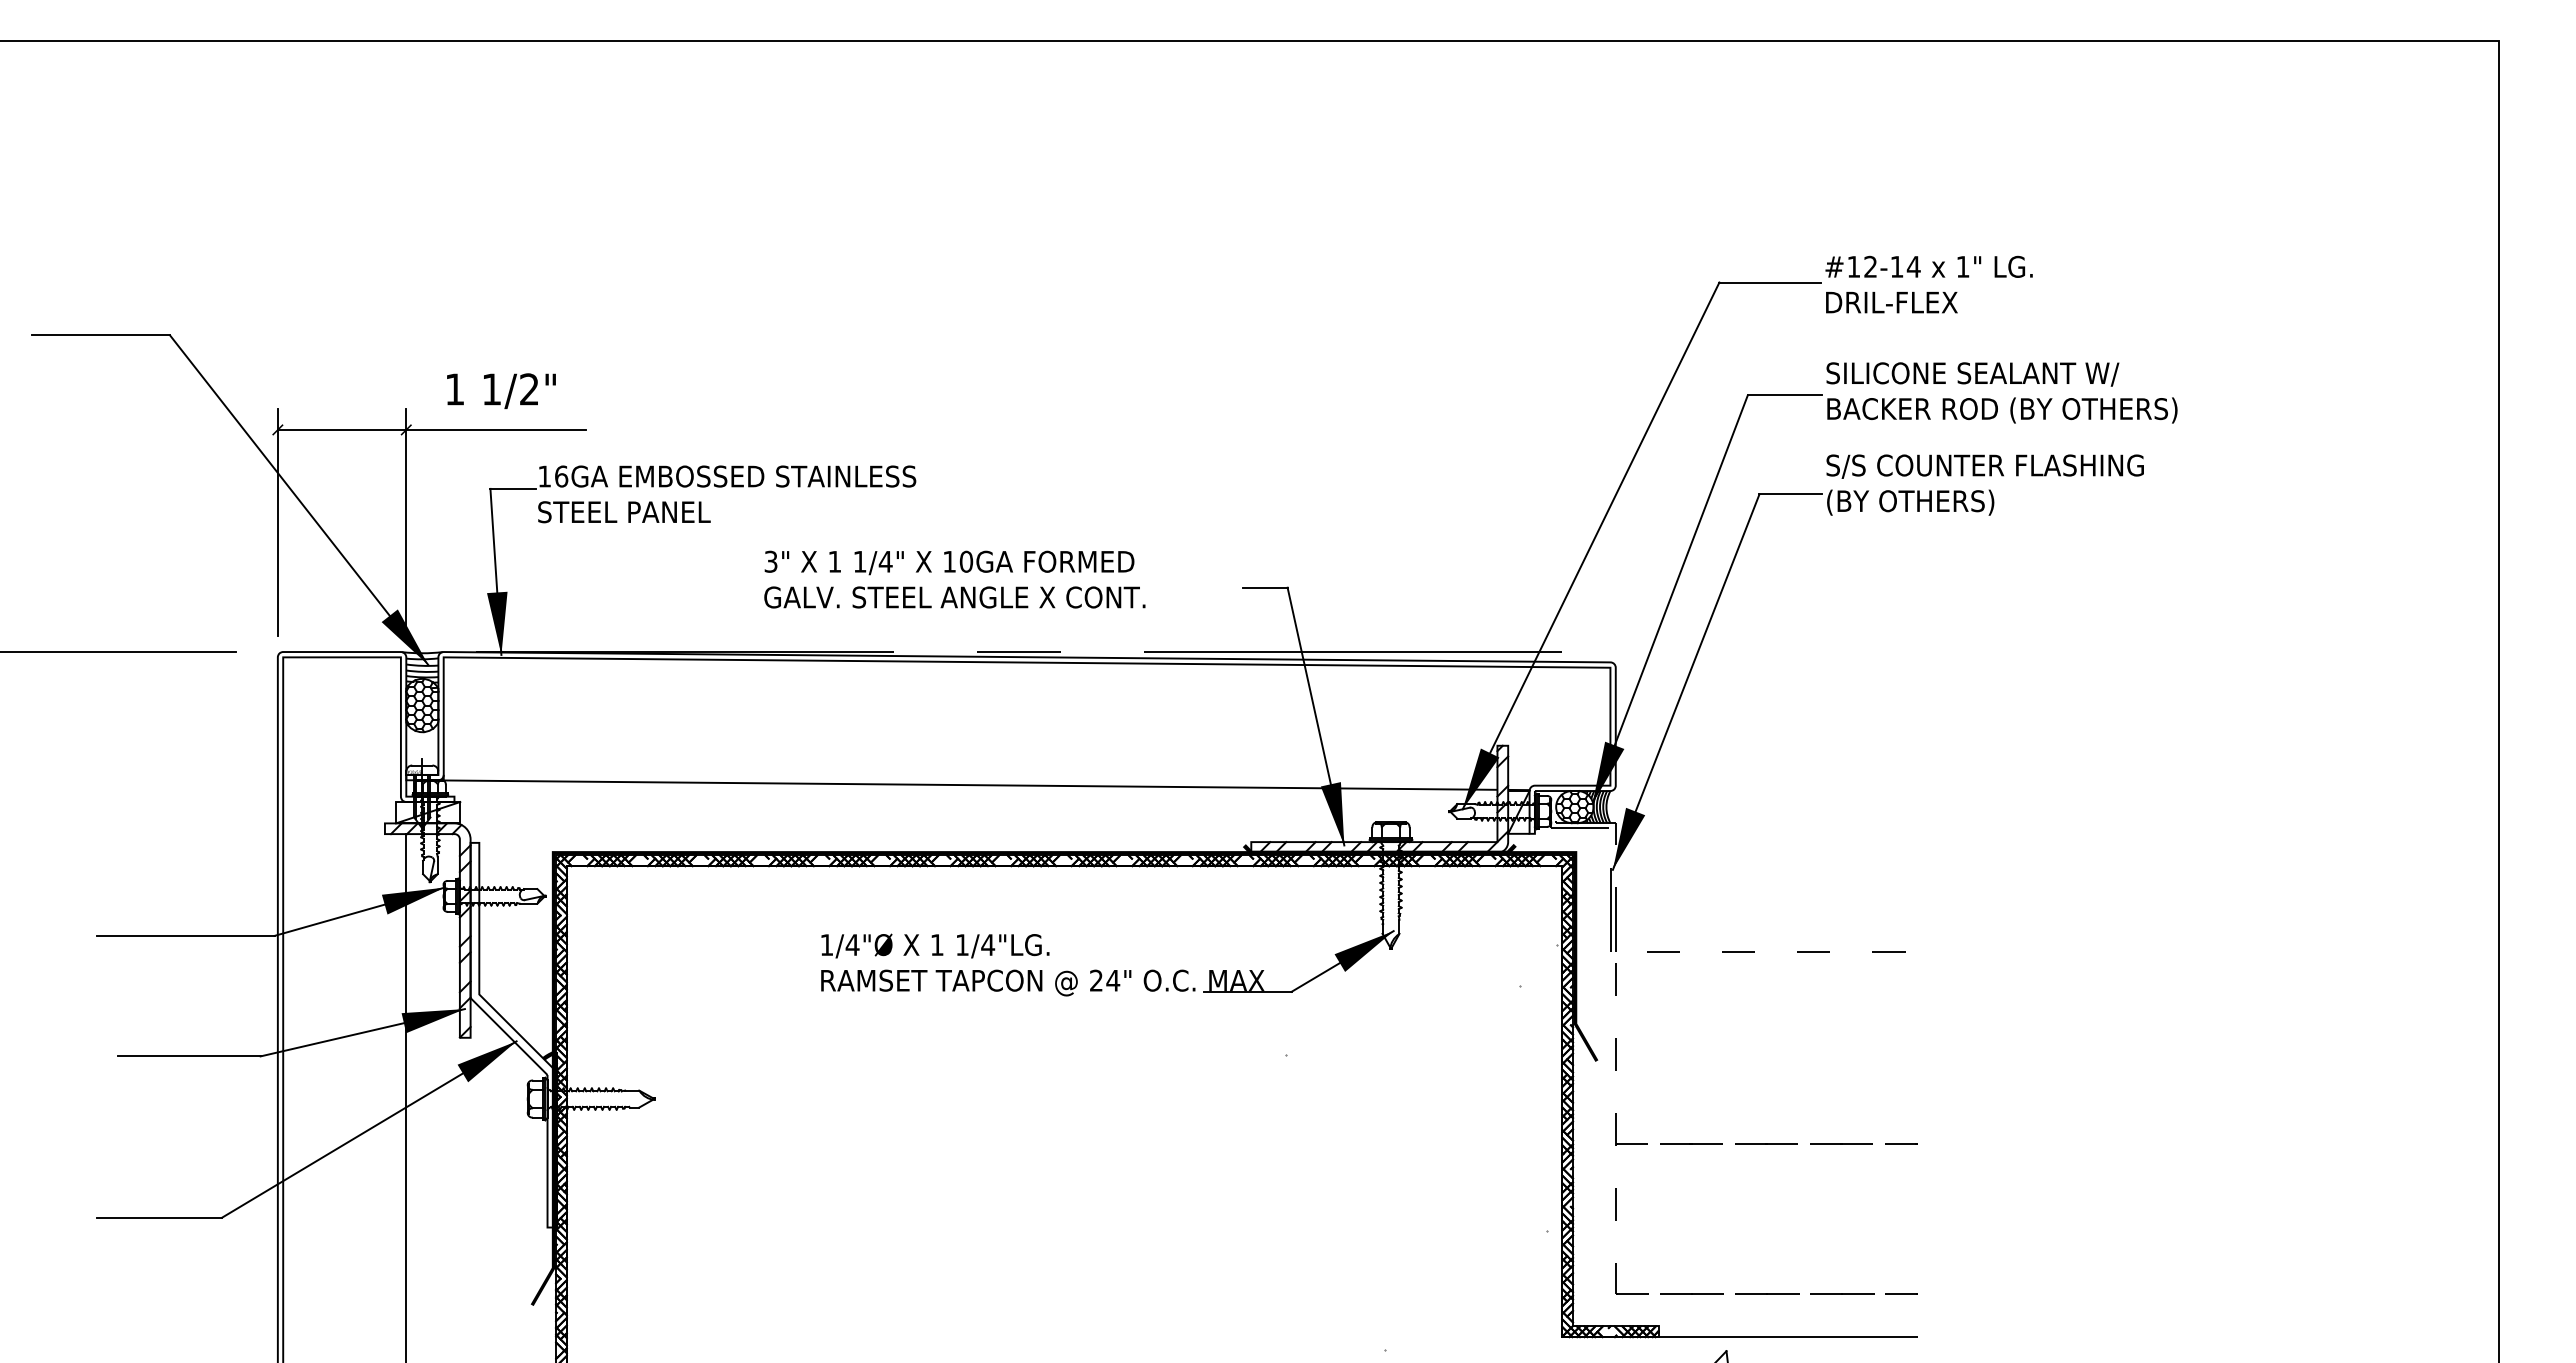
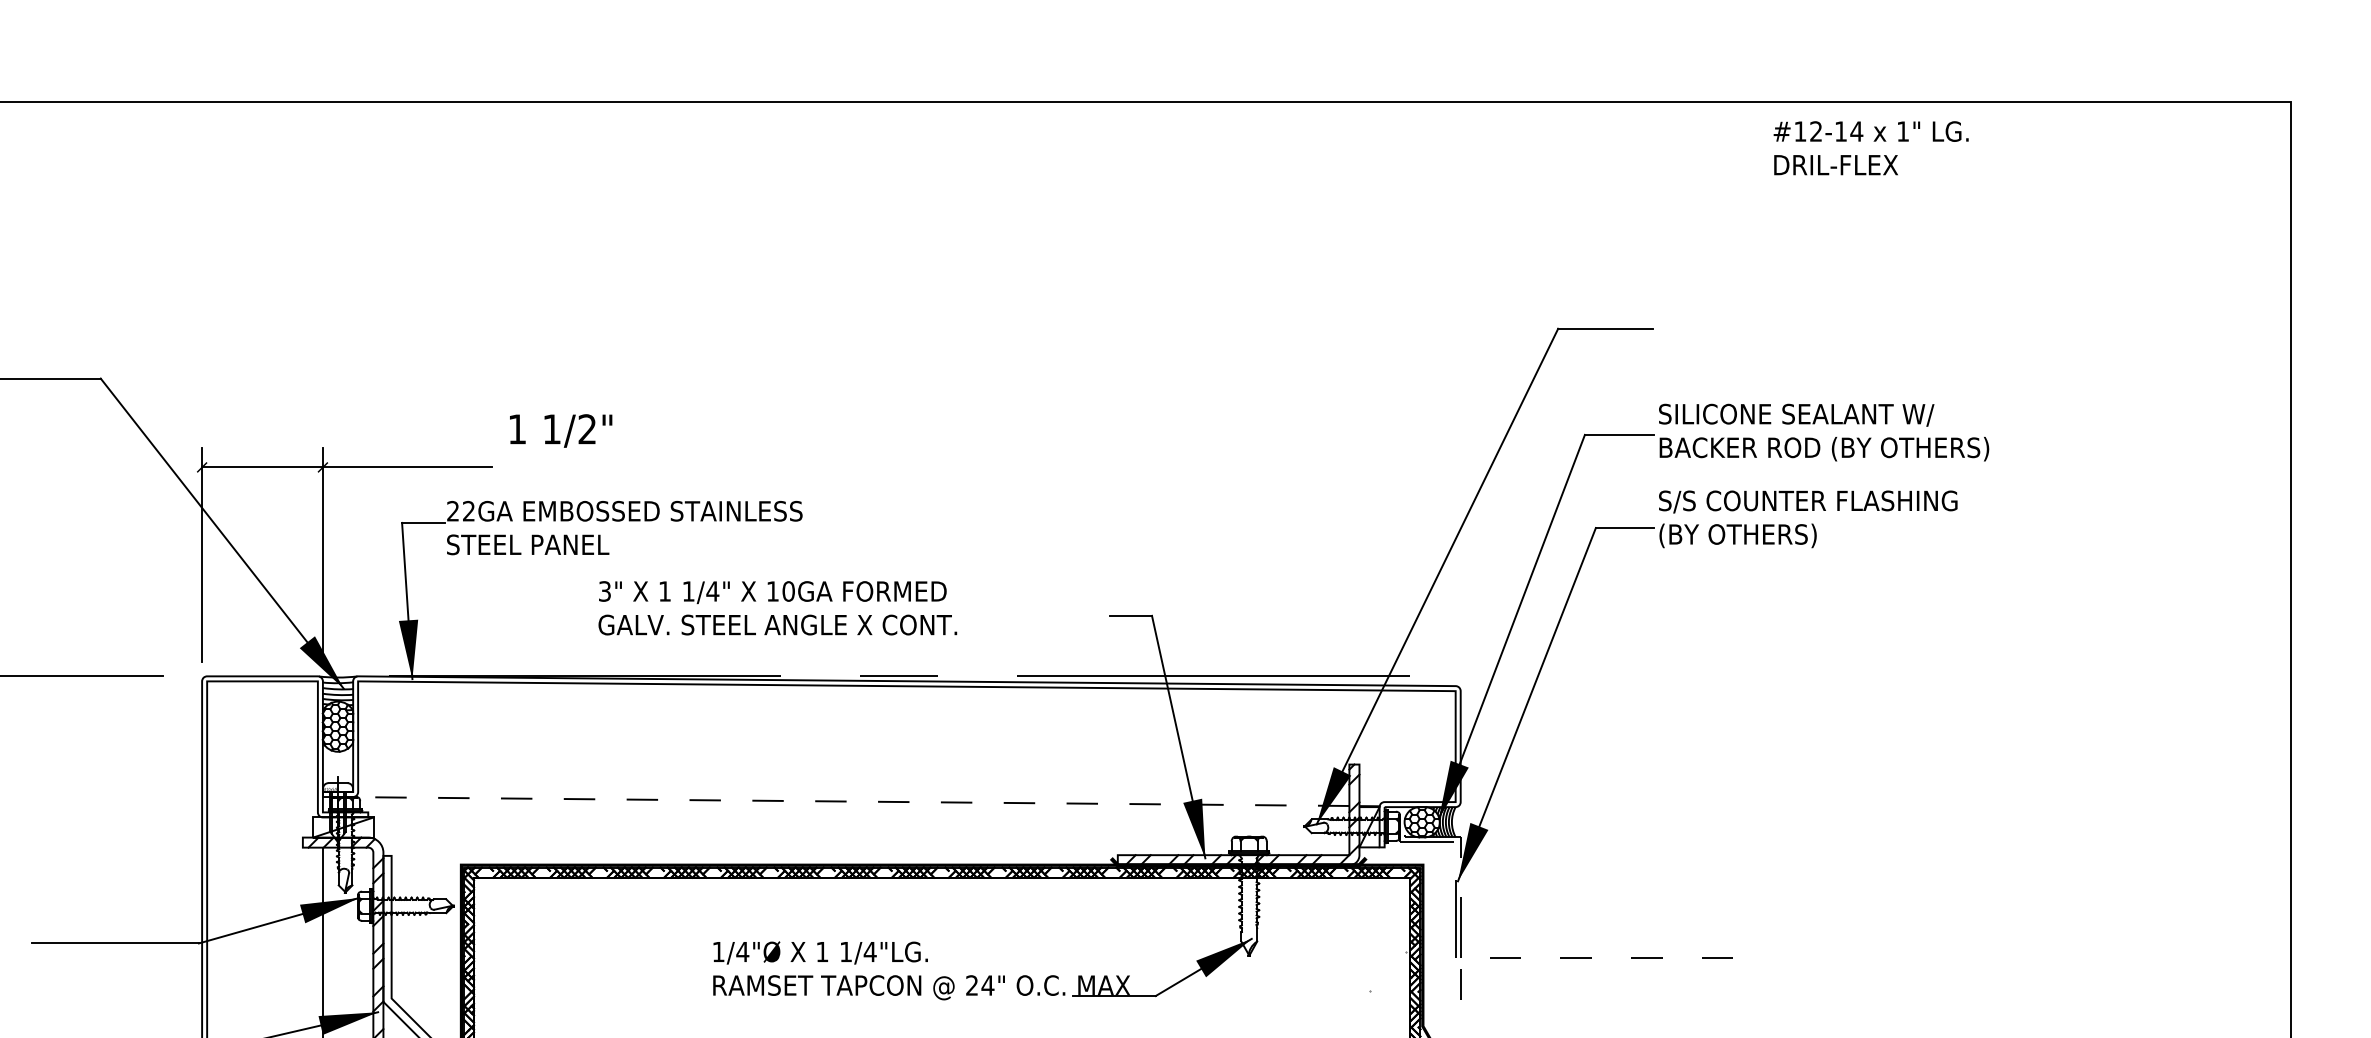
text: (1928, 284) -> (1870, 148), moved
text: (501, 390) -> (561, 430), moved
text: (553, 476) -> (461, 511), 16GA -> 22GA
text: (954, 579) -> (777, 608), moved
line: (966, 785) -> (849, 801), solid -> dashed

